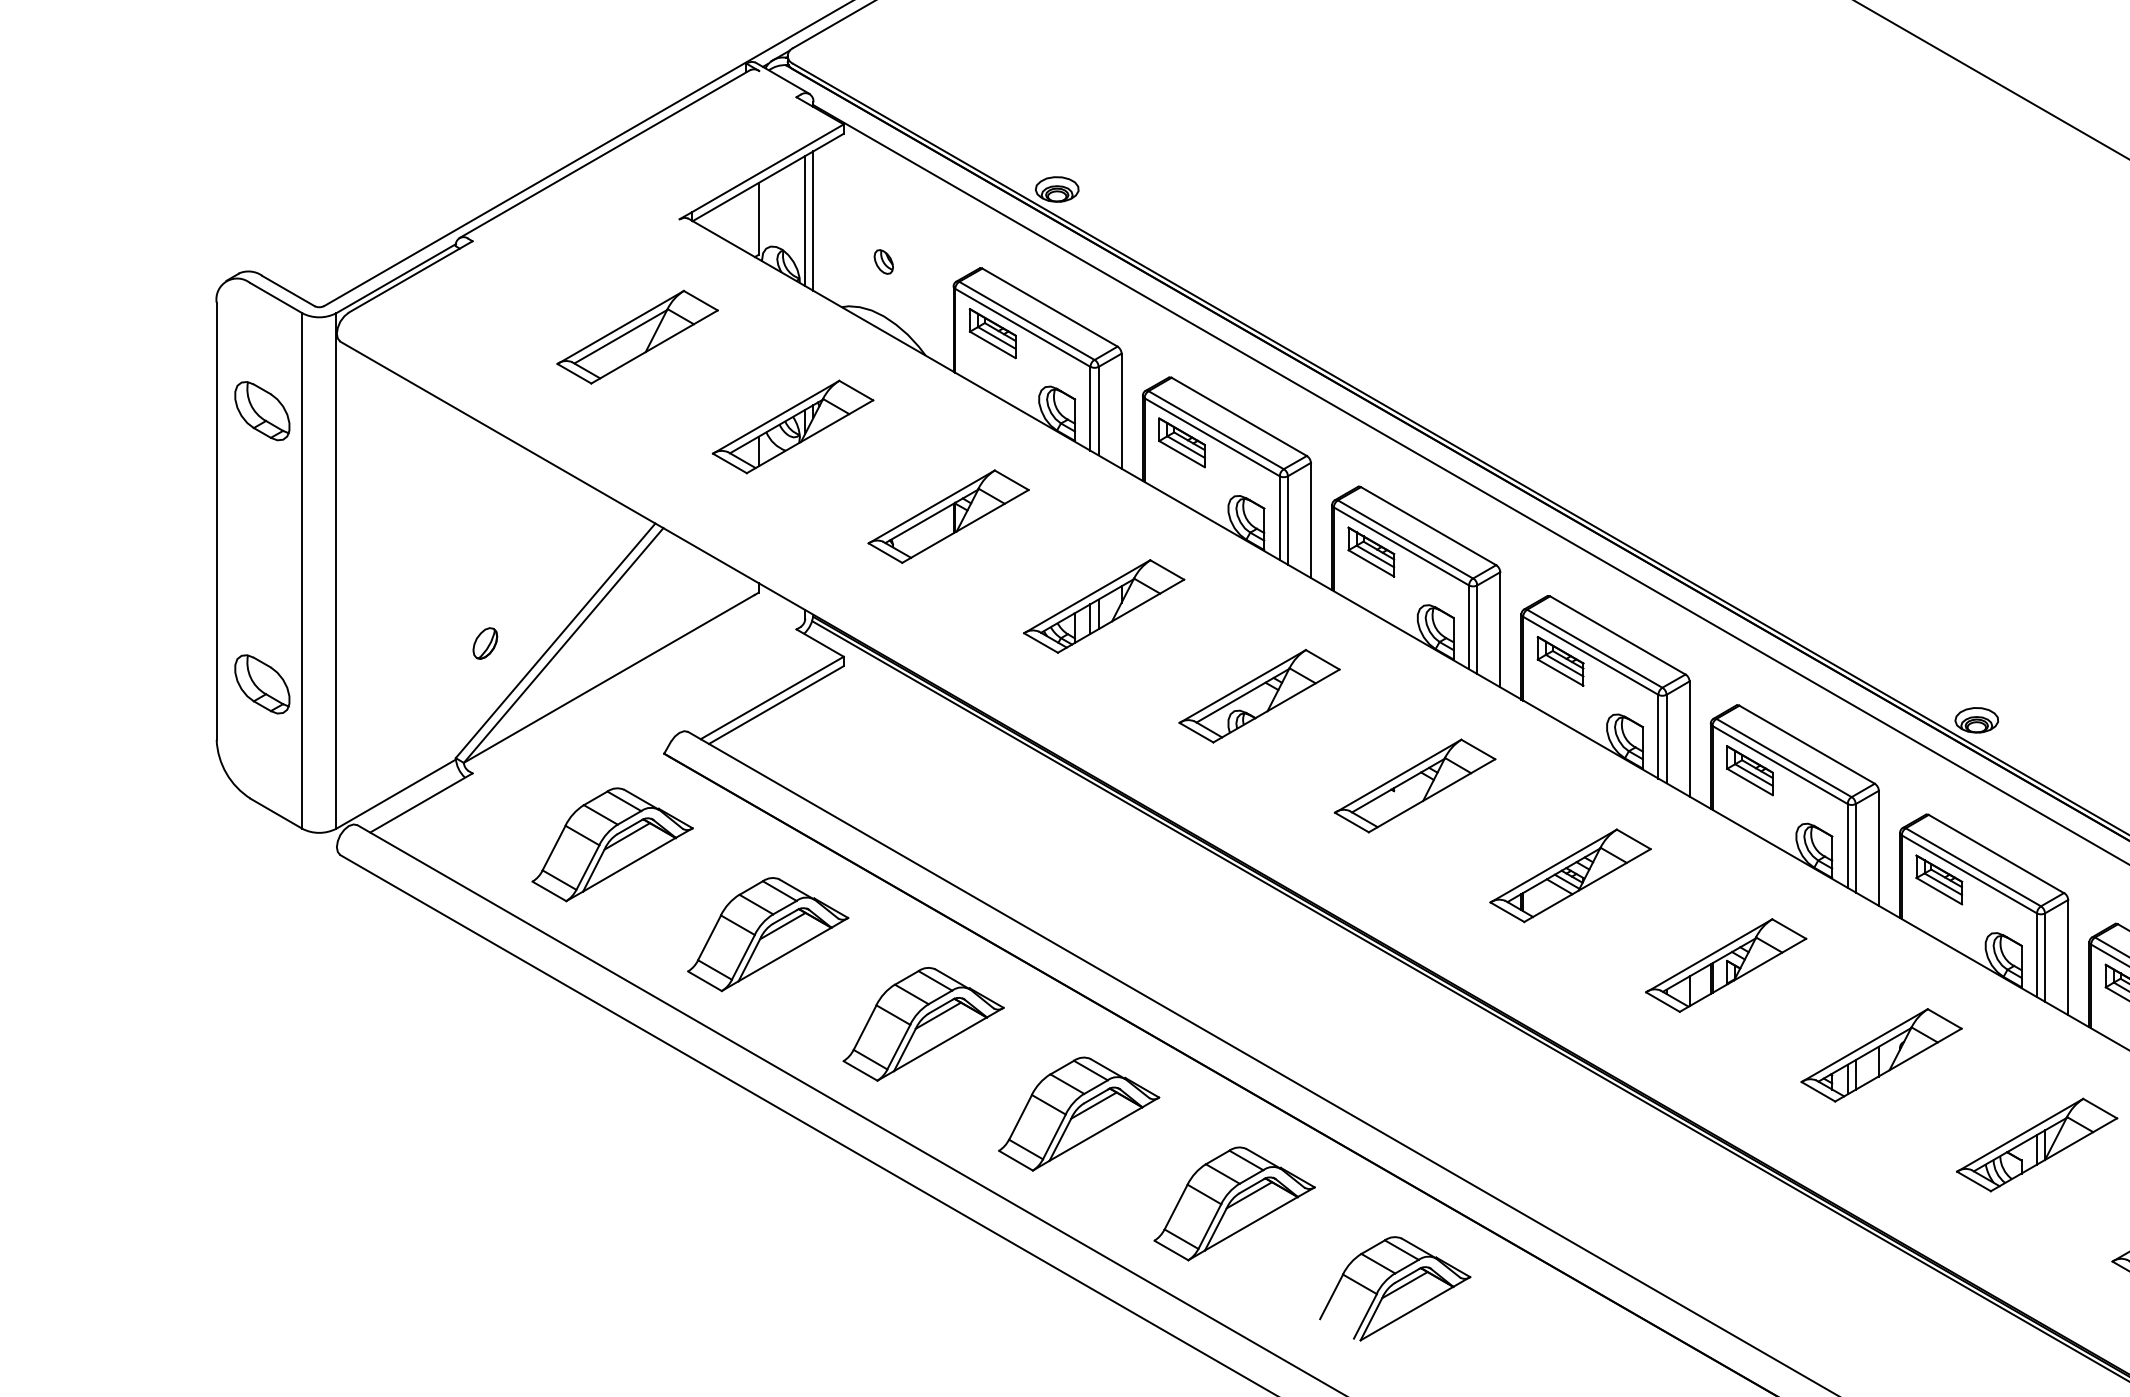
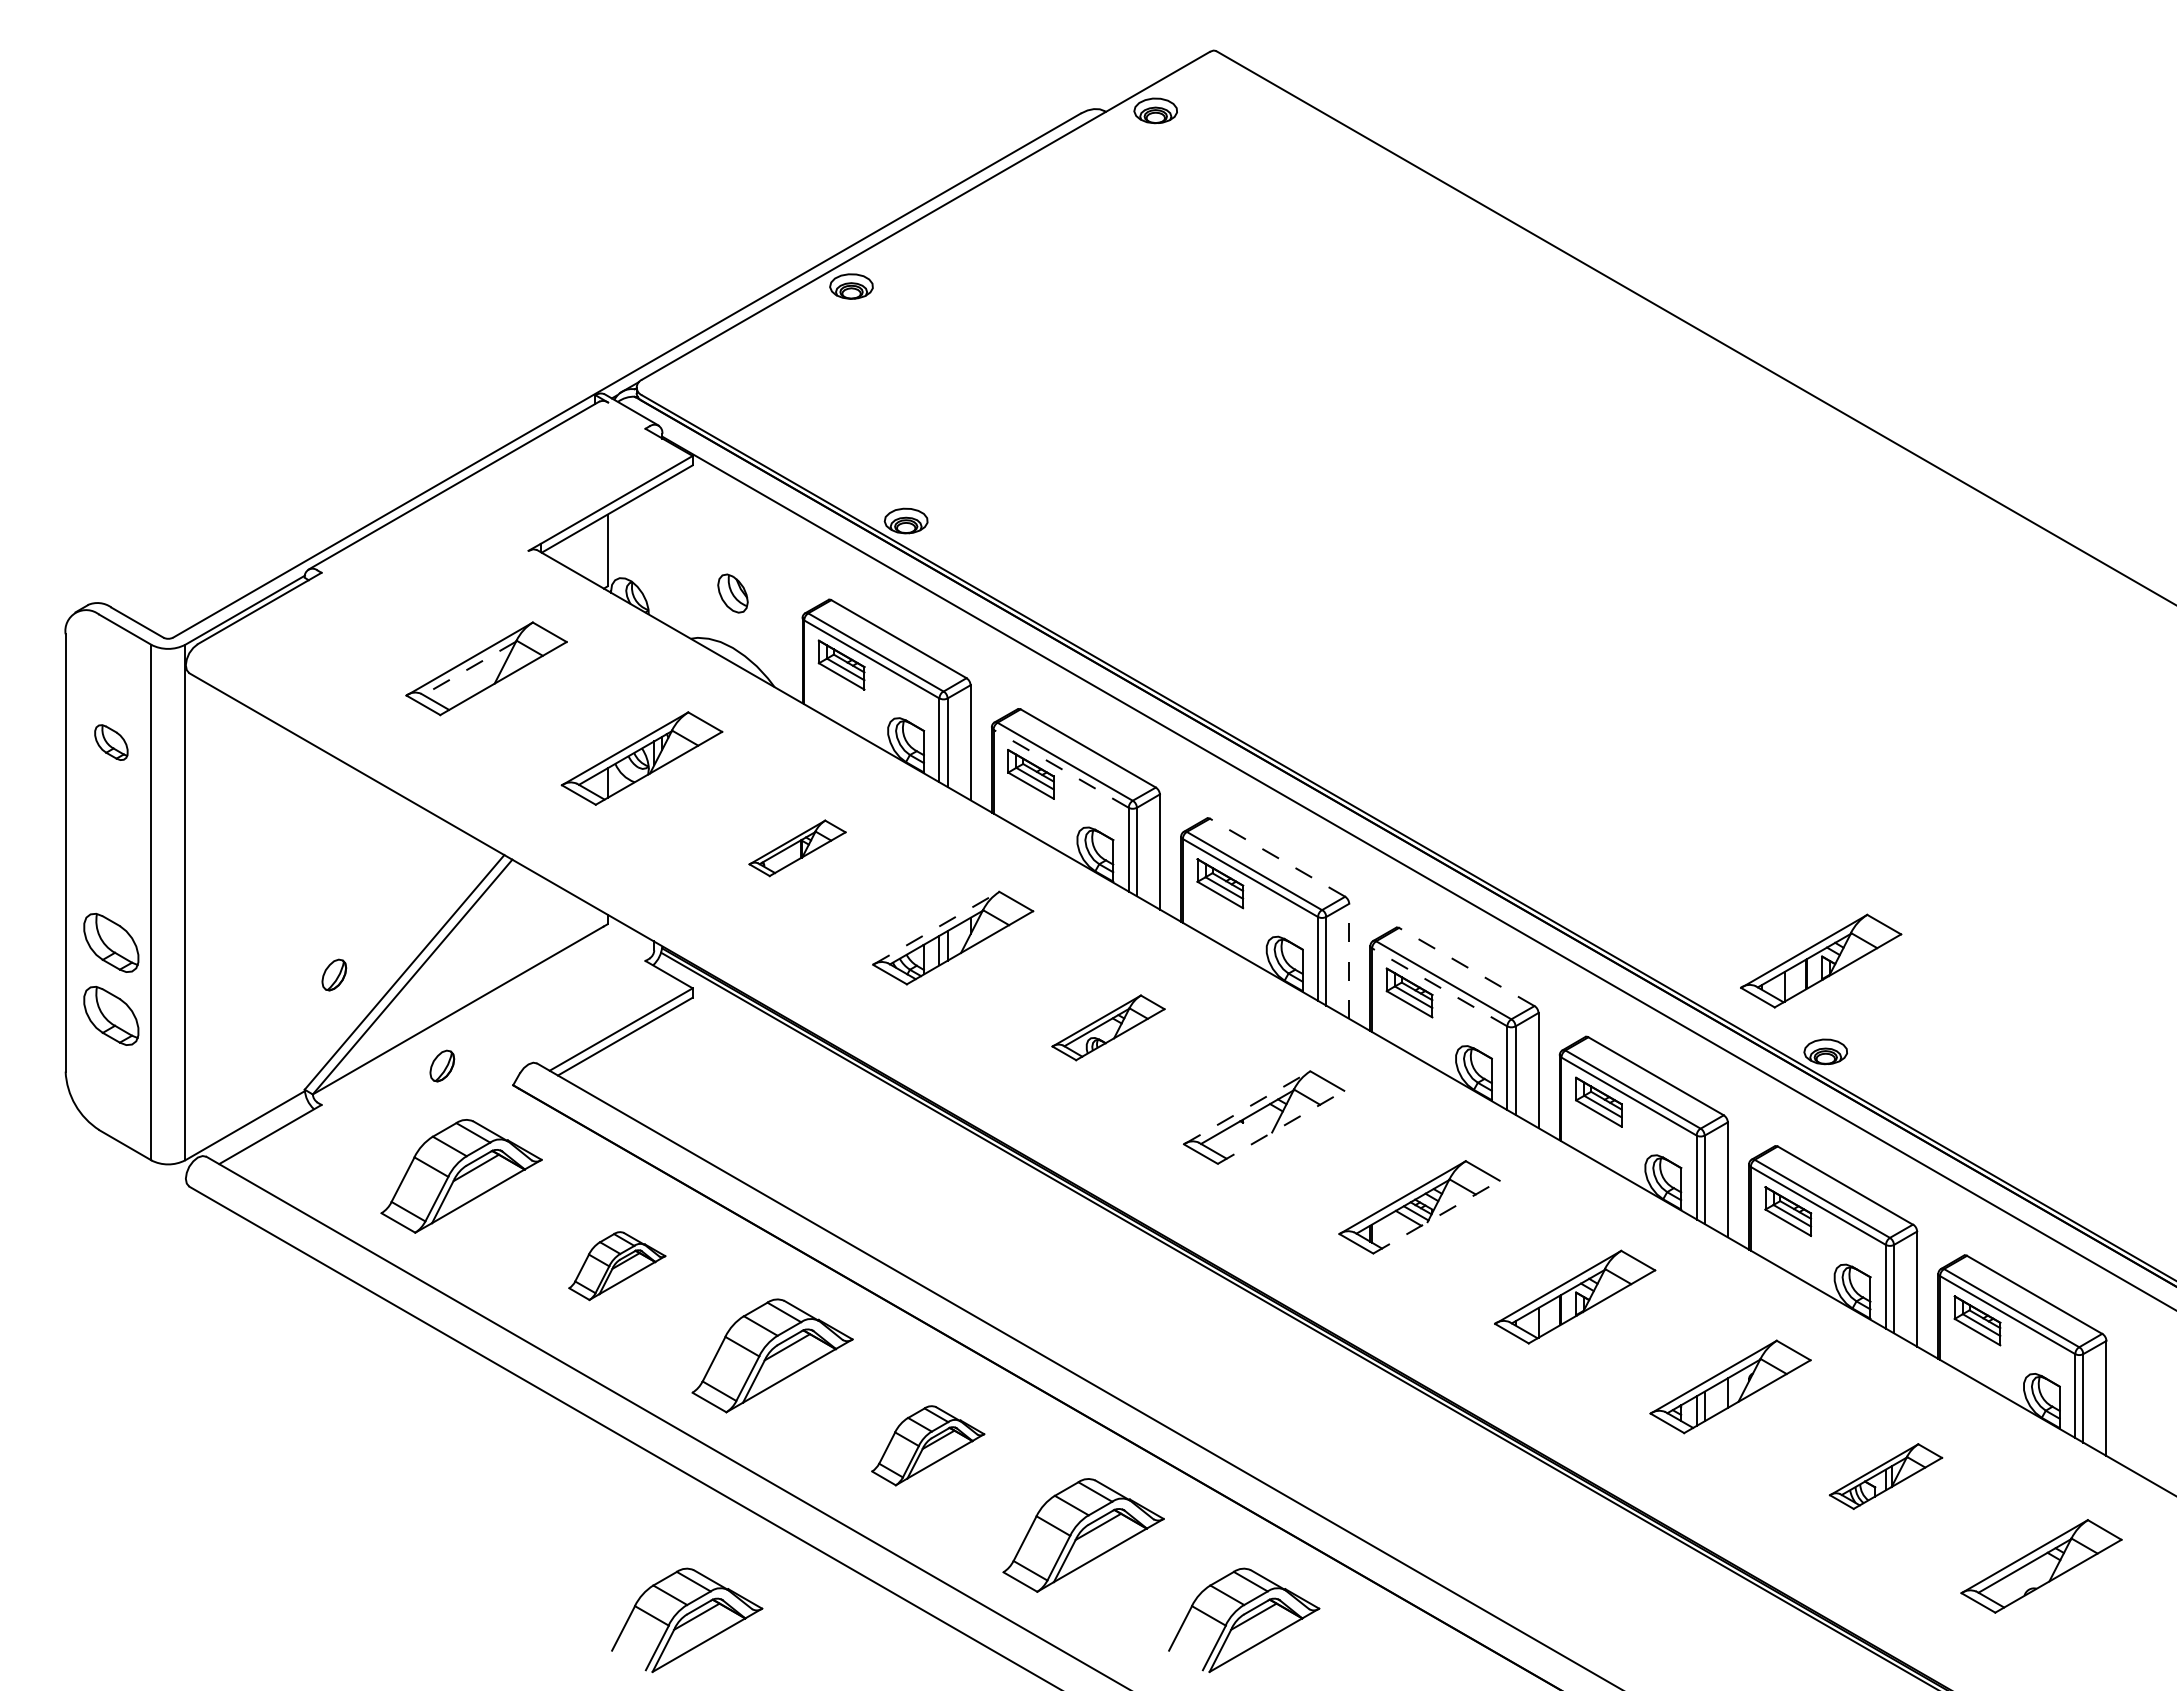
line: (805, 220) -> (654, 552), removed
line: (813, 220) -> (662, 552), removed
part: (883, 261) -> (732, 593), size x1.6
line: (620, 336) -> (469, 668), solid -> dashed
part: (262, 410) -> (111, 742), size x0.6
line: (1211, 436) -> (1060, 768), solid -> dashed
part: (948, 516) -> (797, 848), size x0.6
line: (1428, 525) -> (1277, 857), solid -> dashed
line: (1087, 596) -> (936, 928), solid -> dashed
part: (262, 610) -> (111, 942), added
part: (1972, 628) -> (1821, 960), added
line: (1500, 629) -> (1349, 961), solid -> dashed
line: (1617, 634) -> (1466, 966), solid -> dashed
line: (1590, 655) -> (1439, 987), solid -> dashed
part: (1259, 695) -> (1108, 1027), size x0.7
part: (593, 733) -> (442, 1065), added
line: (1398, 775) -> (1247, 1107), solid -> dashed
line: (1432, 795) -> (1281, 1127), solid -> dashed
line: (1587, 885) -> (1436, 1217), solid -> dashed
part: (768, 933) -> (617, 1265), size x0.6
part: (1079, 1113) -> (928, 1445), size x0.7
part: (2036, 1144) -> (1885, 1476), size x0.7
part: (838, 1288) -> (687, 1620), added

